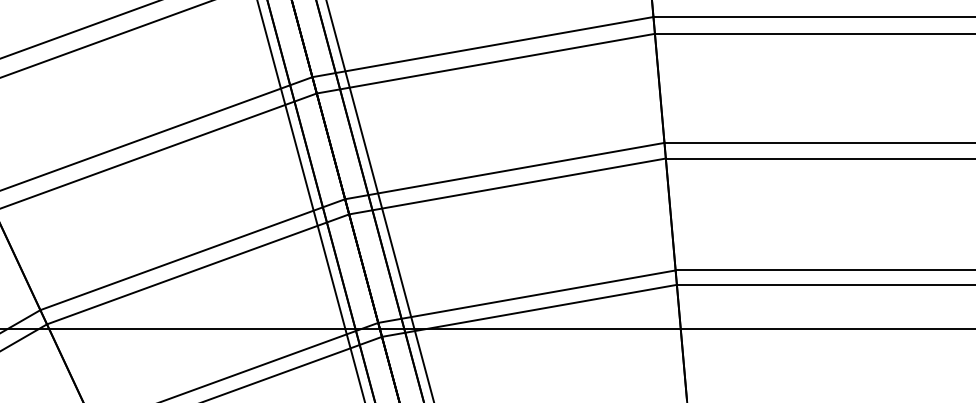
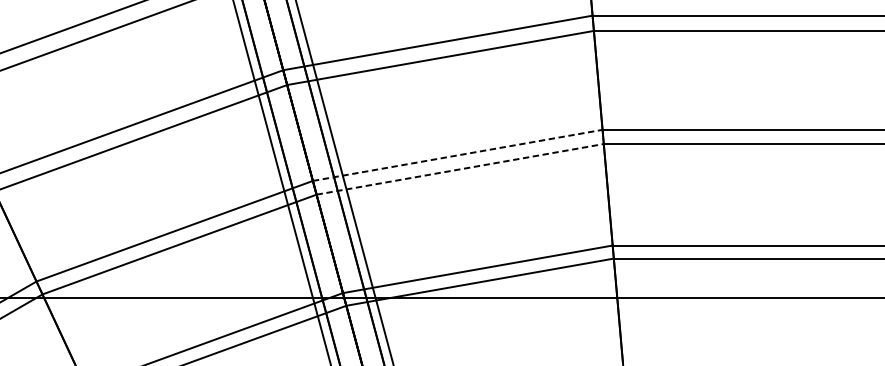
line: (505, 170) -> (458, 154), solid -> dashed
line: (507, 186) -> (460, 169), solid -> dashed

